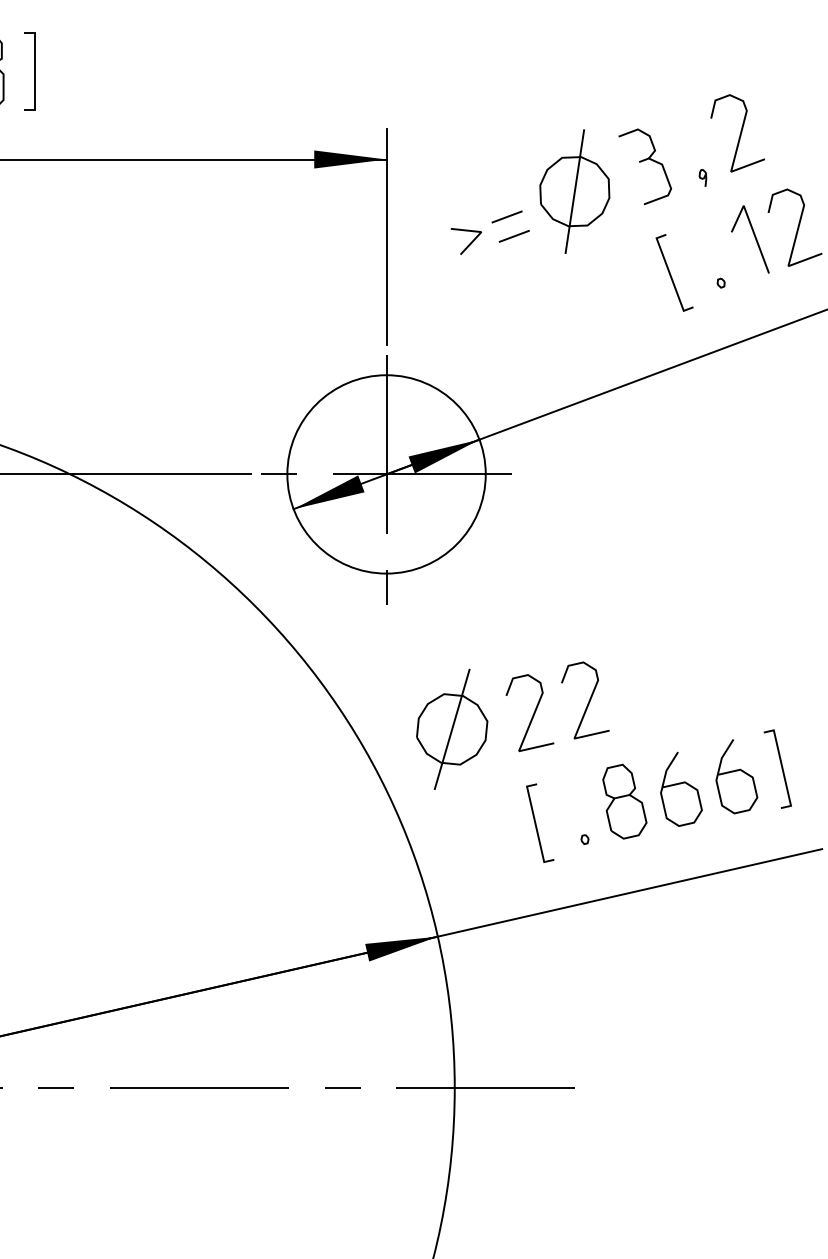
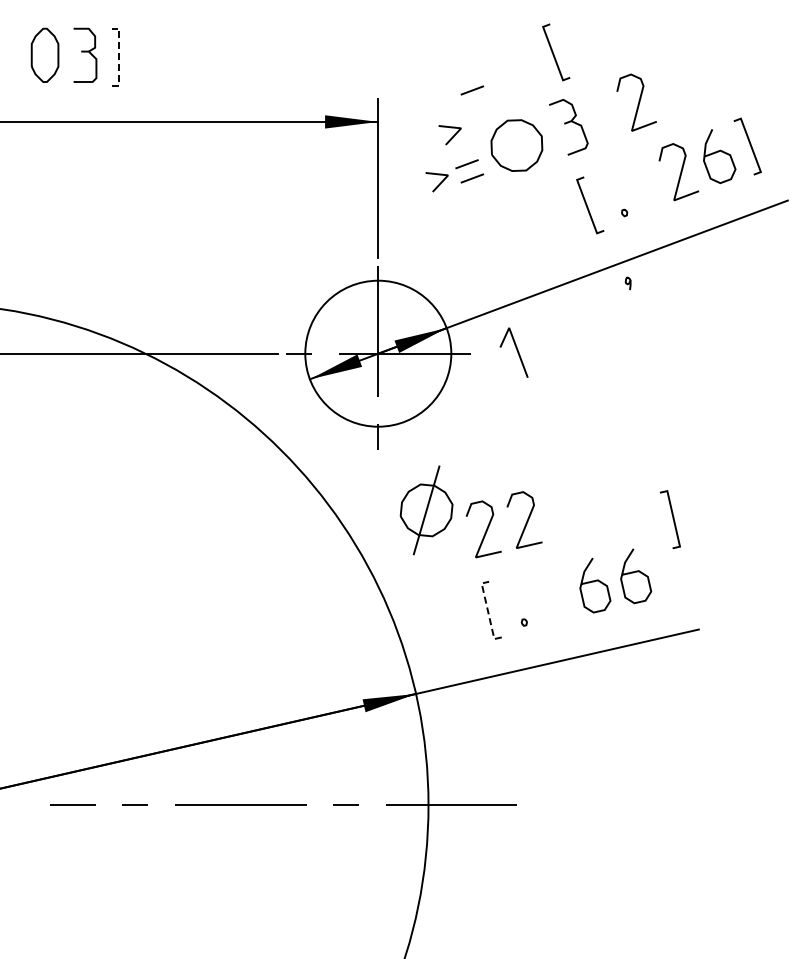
line: (625, 67) -> (554, 54), added
line: (34, 71) -> (119, 57), solid -> dashed
line: (513, 116) -> (471, 90), added
part: (702, 177) -> (627, 283), moved
line: (485, 180) -> (451, 137), added
line: (574, 191) -> (516, 145), removed
line: (753, 236) -> (516, 350), moved
part: (452, 729) -> (426, 510), moved
line: (780, 768) -> (672, 519), moved
part: (624, 801) -> (553, 594), removed
line: (536, 824) -> (488, 611), solid -> dashed

